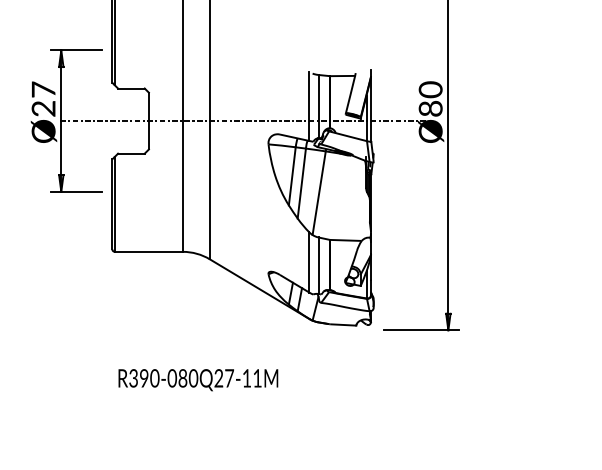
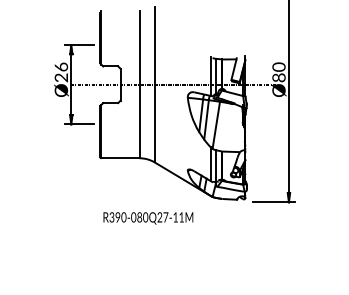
text: (43, 88) -> (61, 66), Ø27 -> Ø26
text: (198, 380) -> (148, 218), moved

